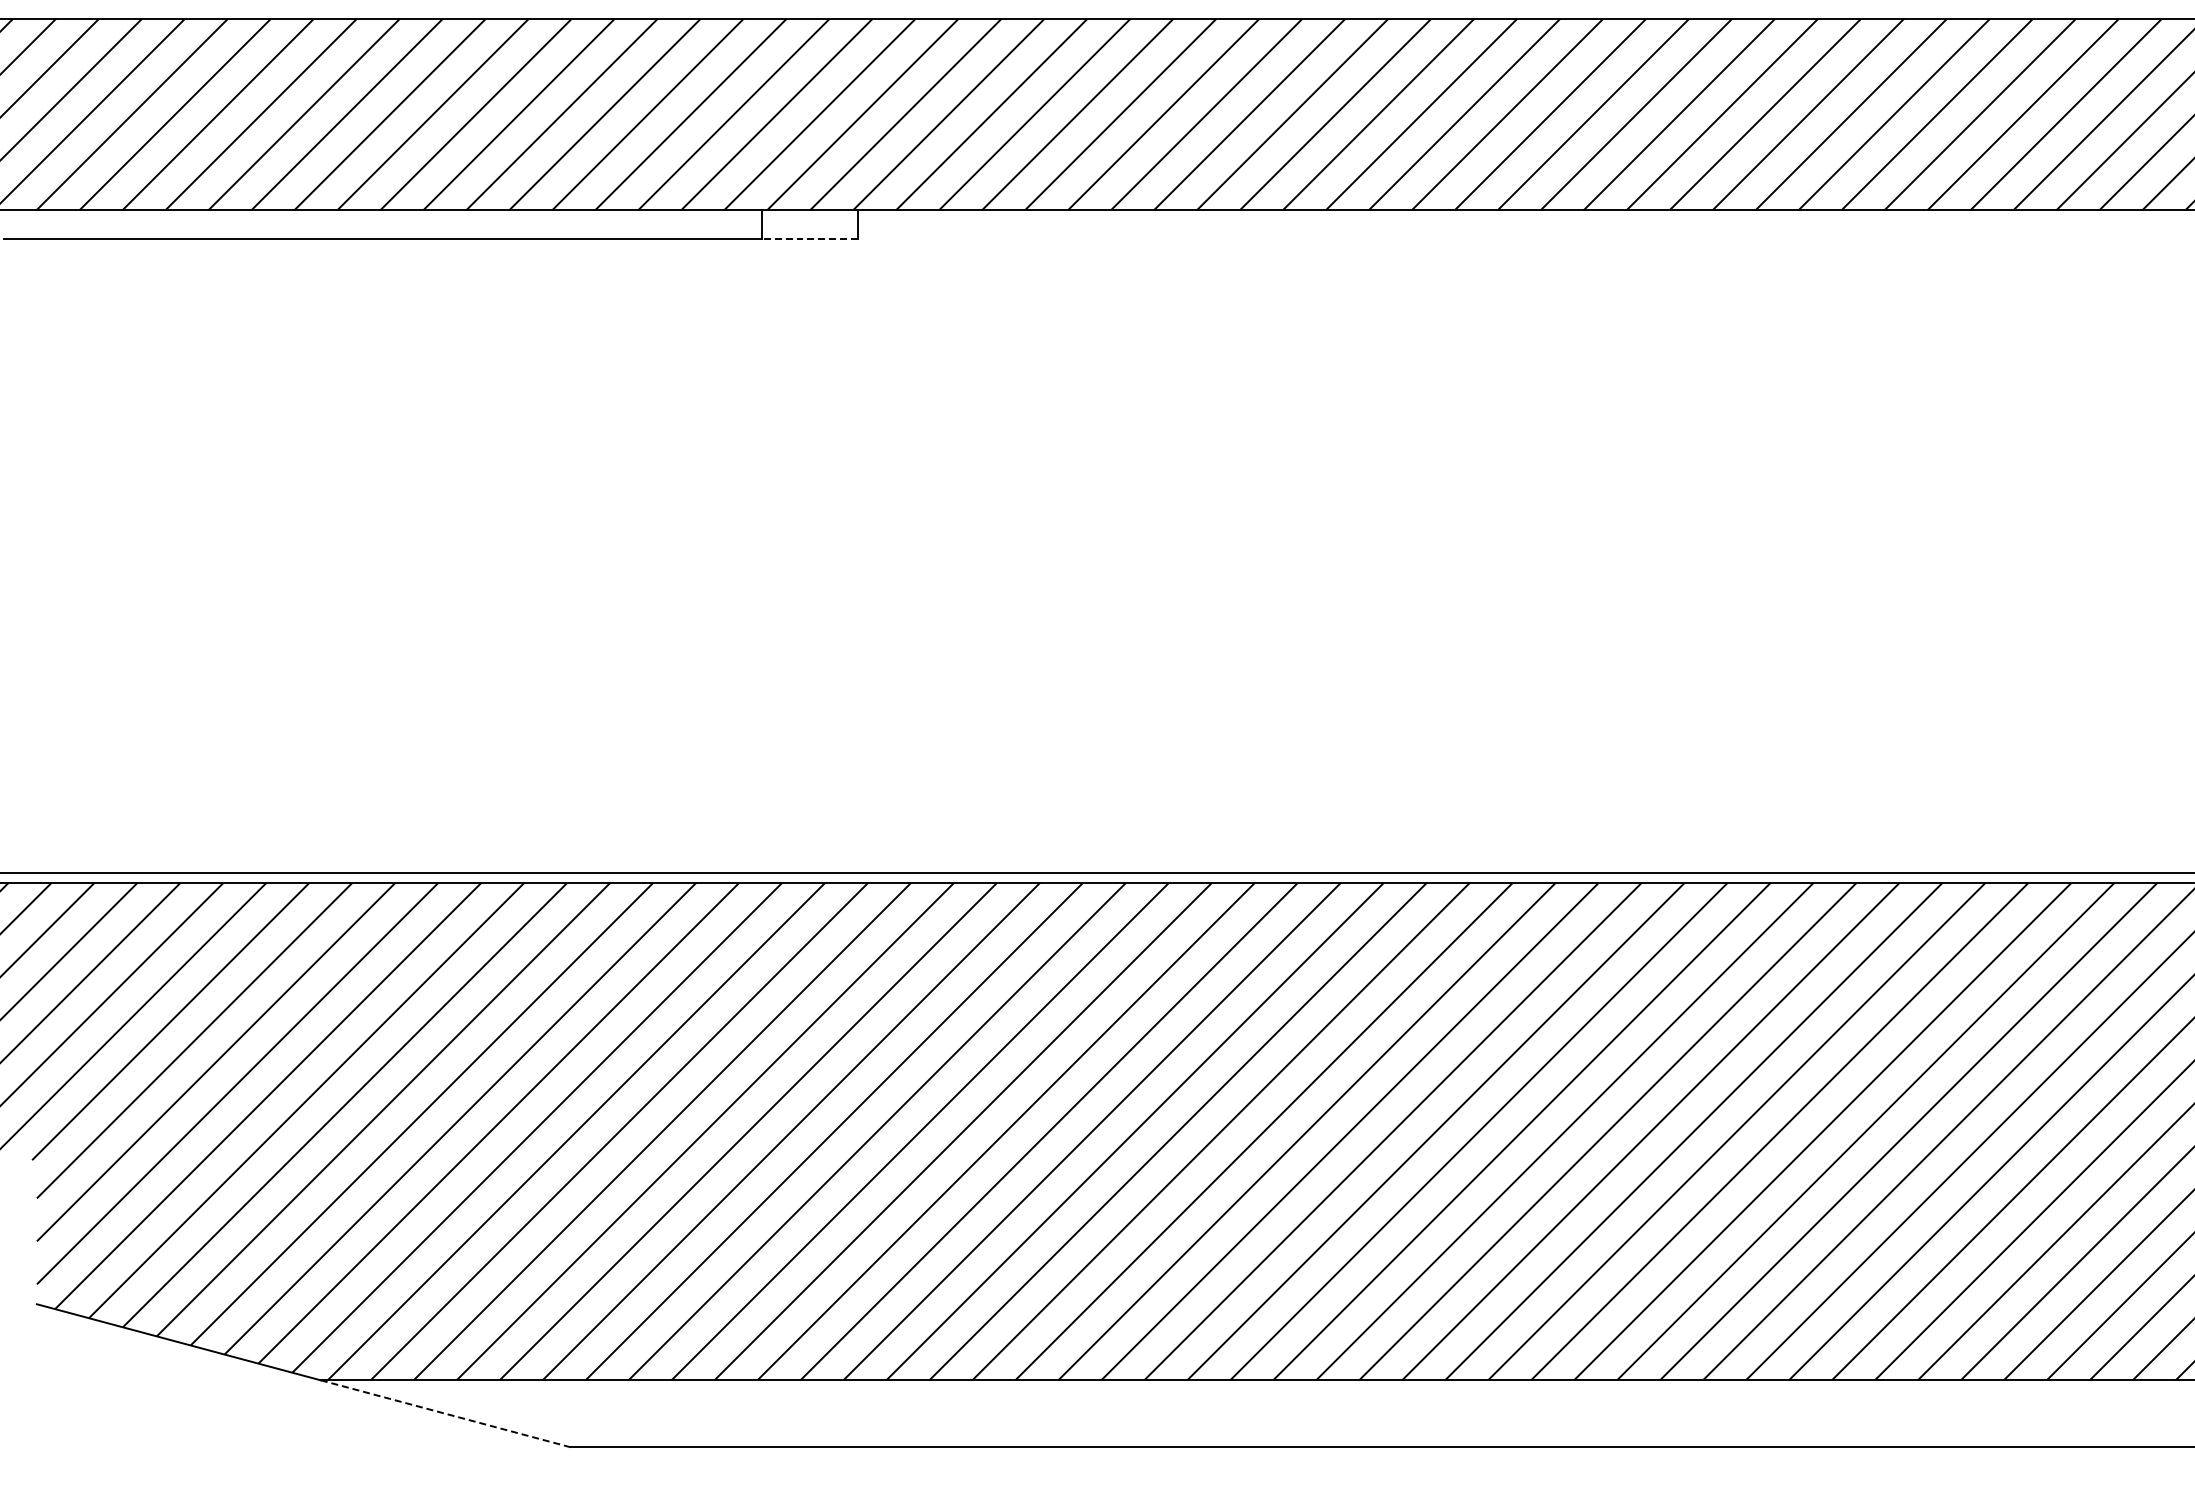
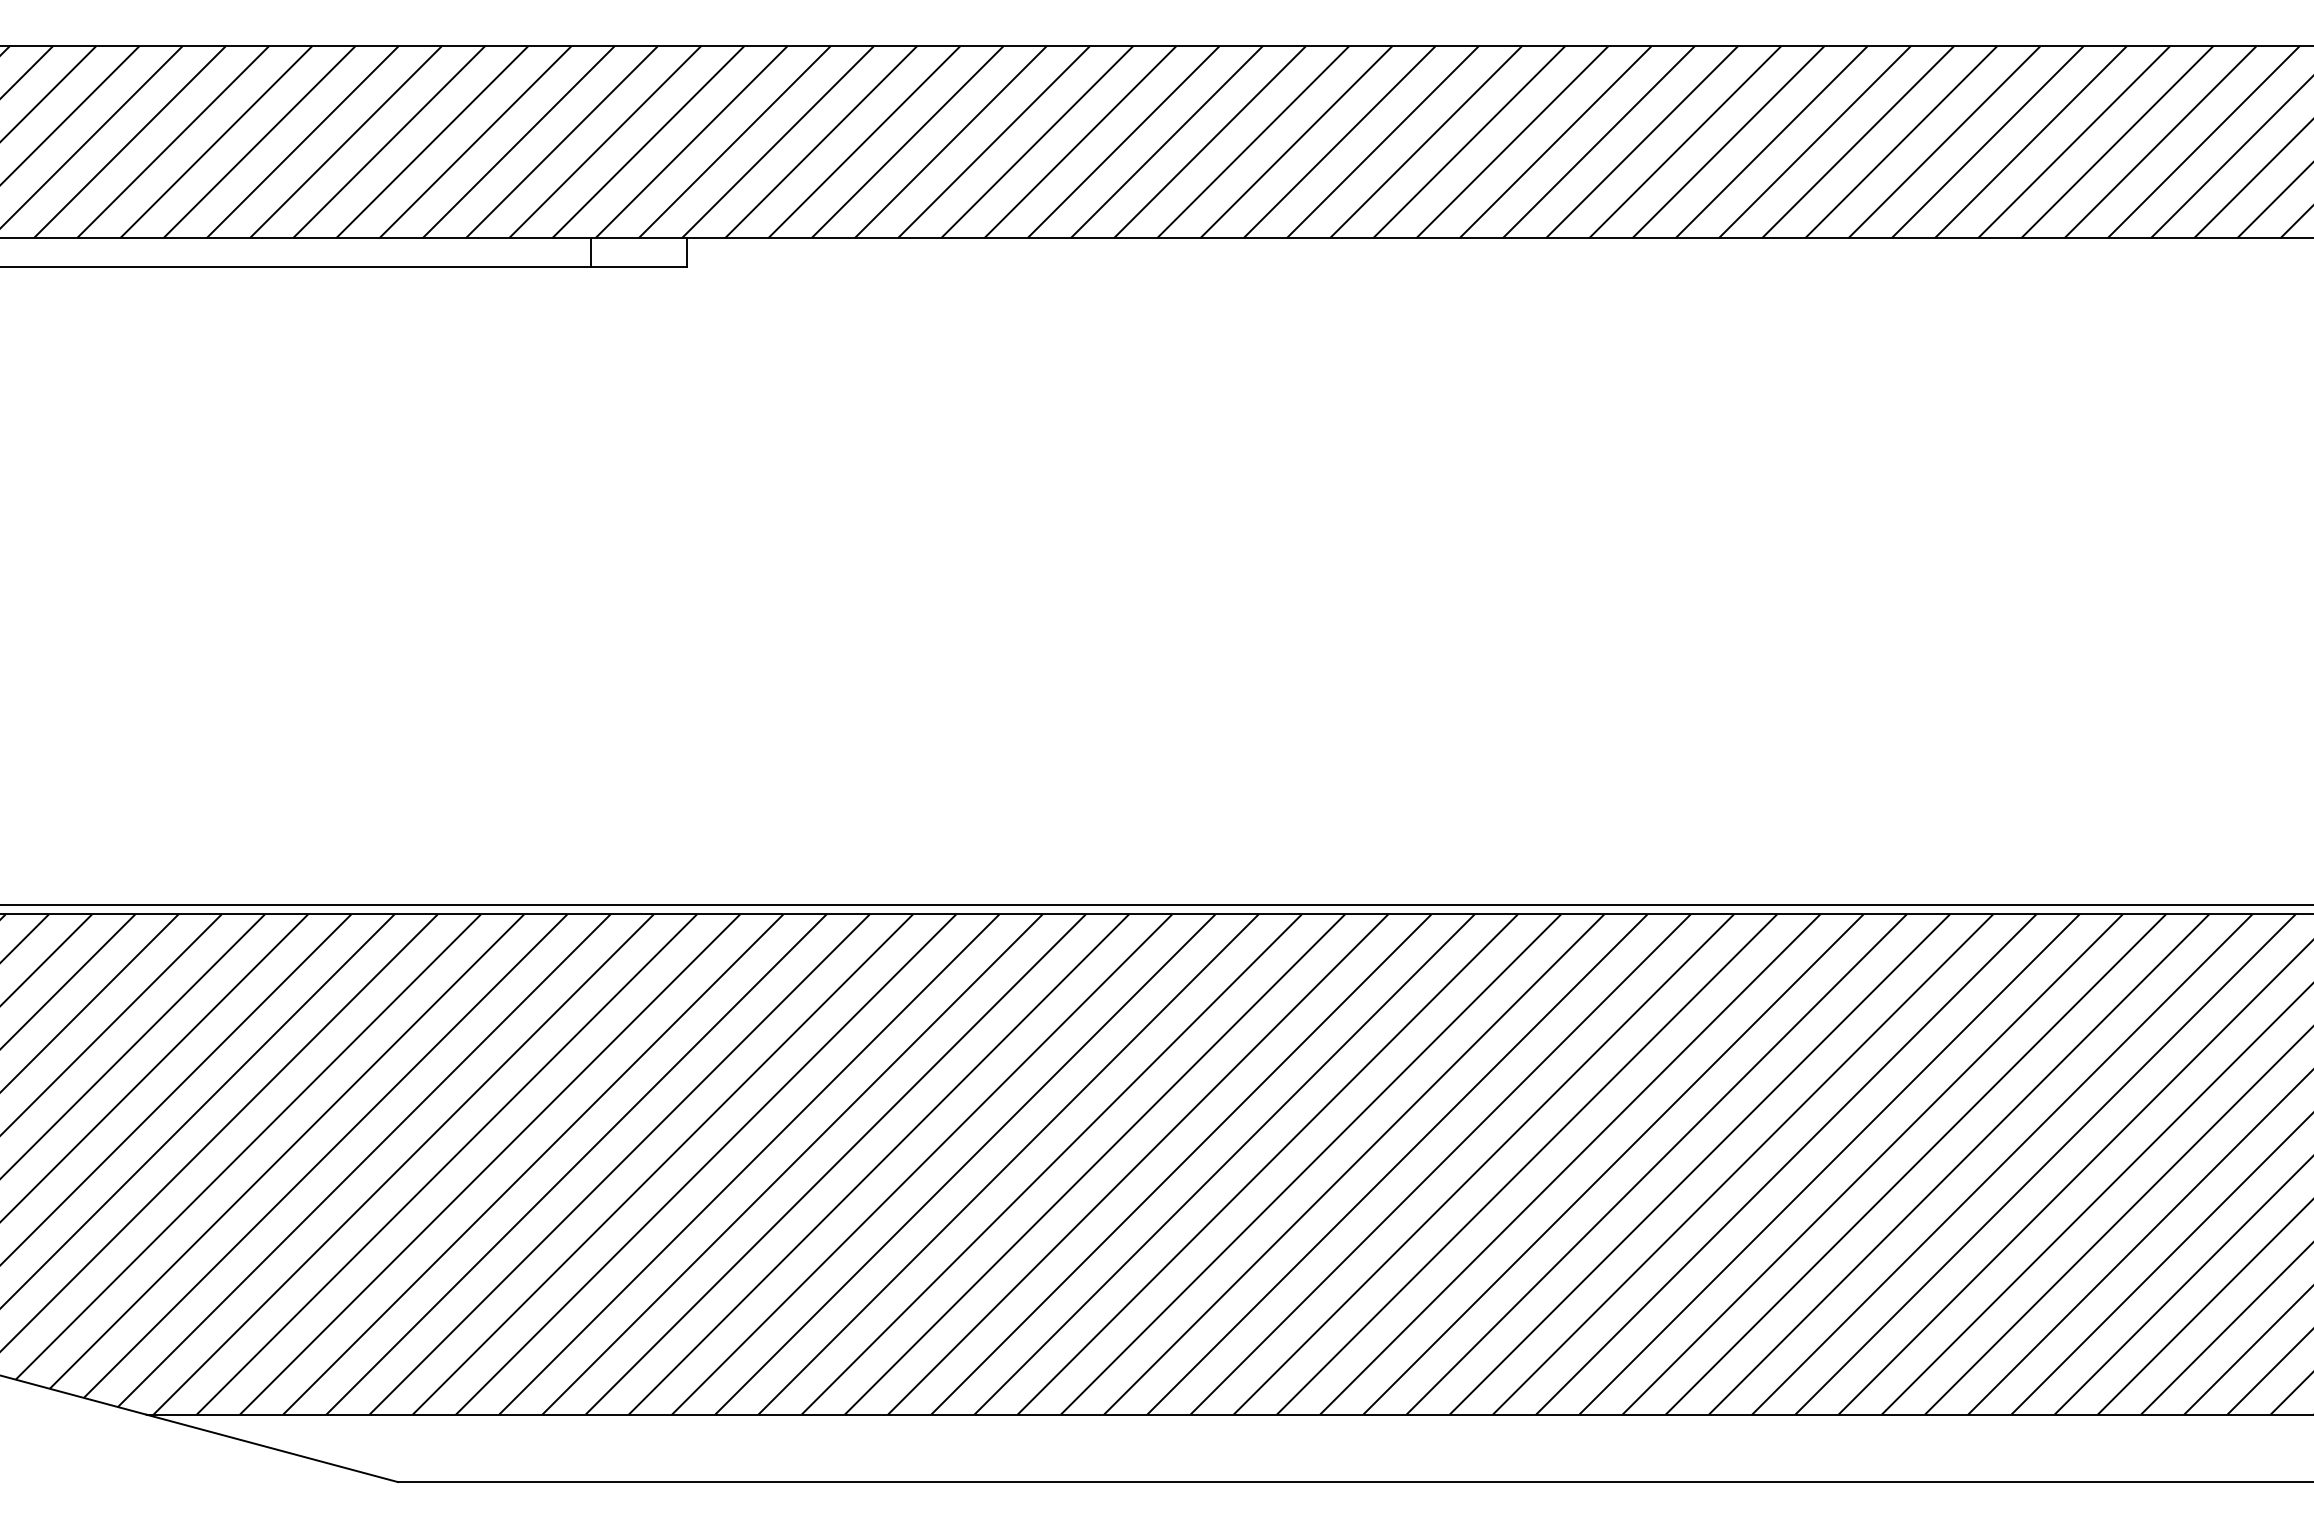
line: (810, 239) -> (638, 267), dashed -> solid
line: (446, 1413) -> (272, 1448), dashed -> solid

